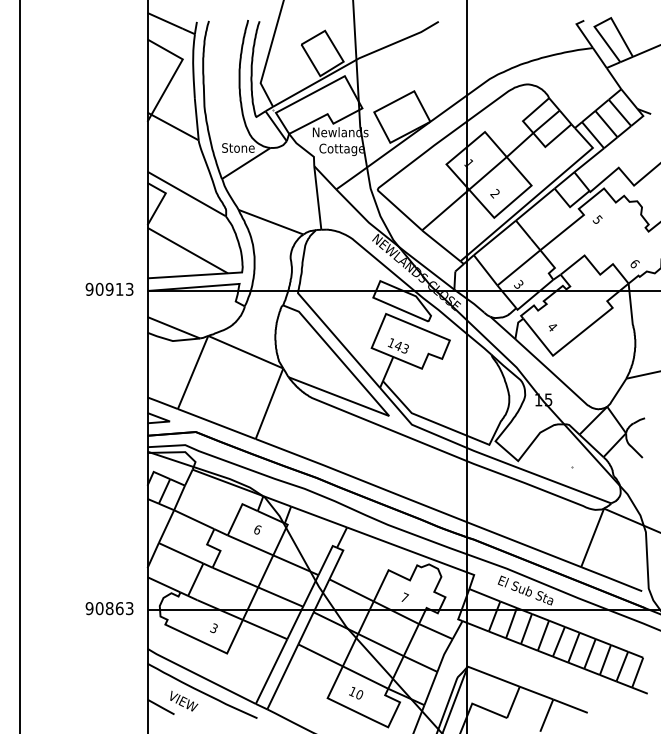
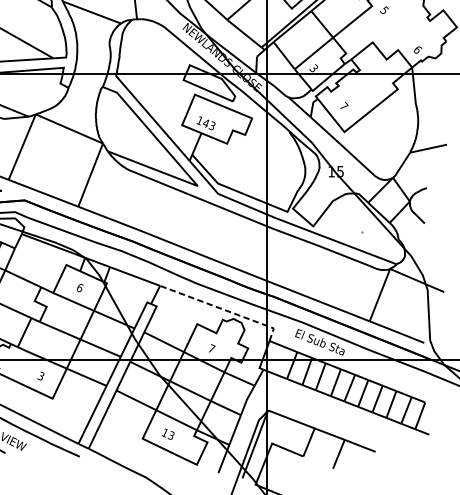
text: (552, 326) -> (344, 105), 4 -> 7
line: (418, 554) -> (224, 310), solid -> dashed
text: (358, 693) -> (170, 434), 10 -> 13

